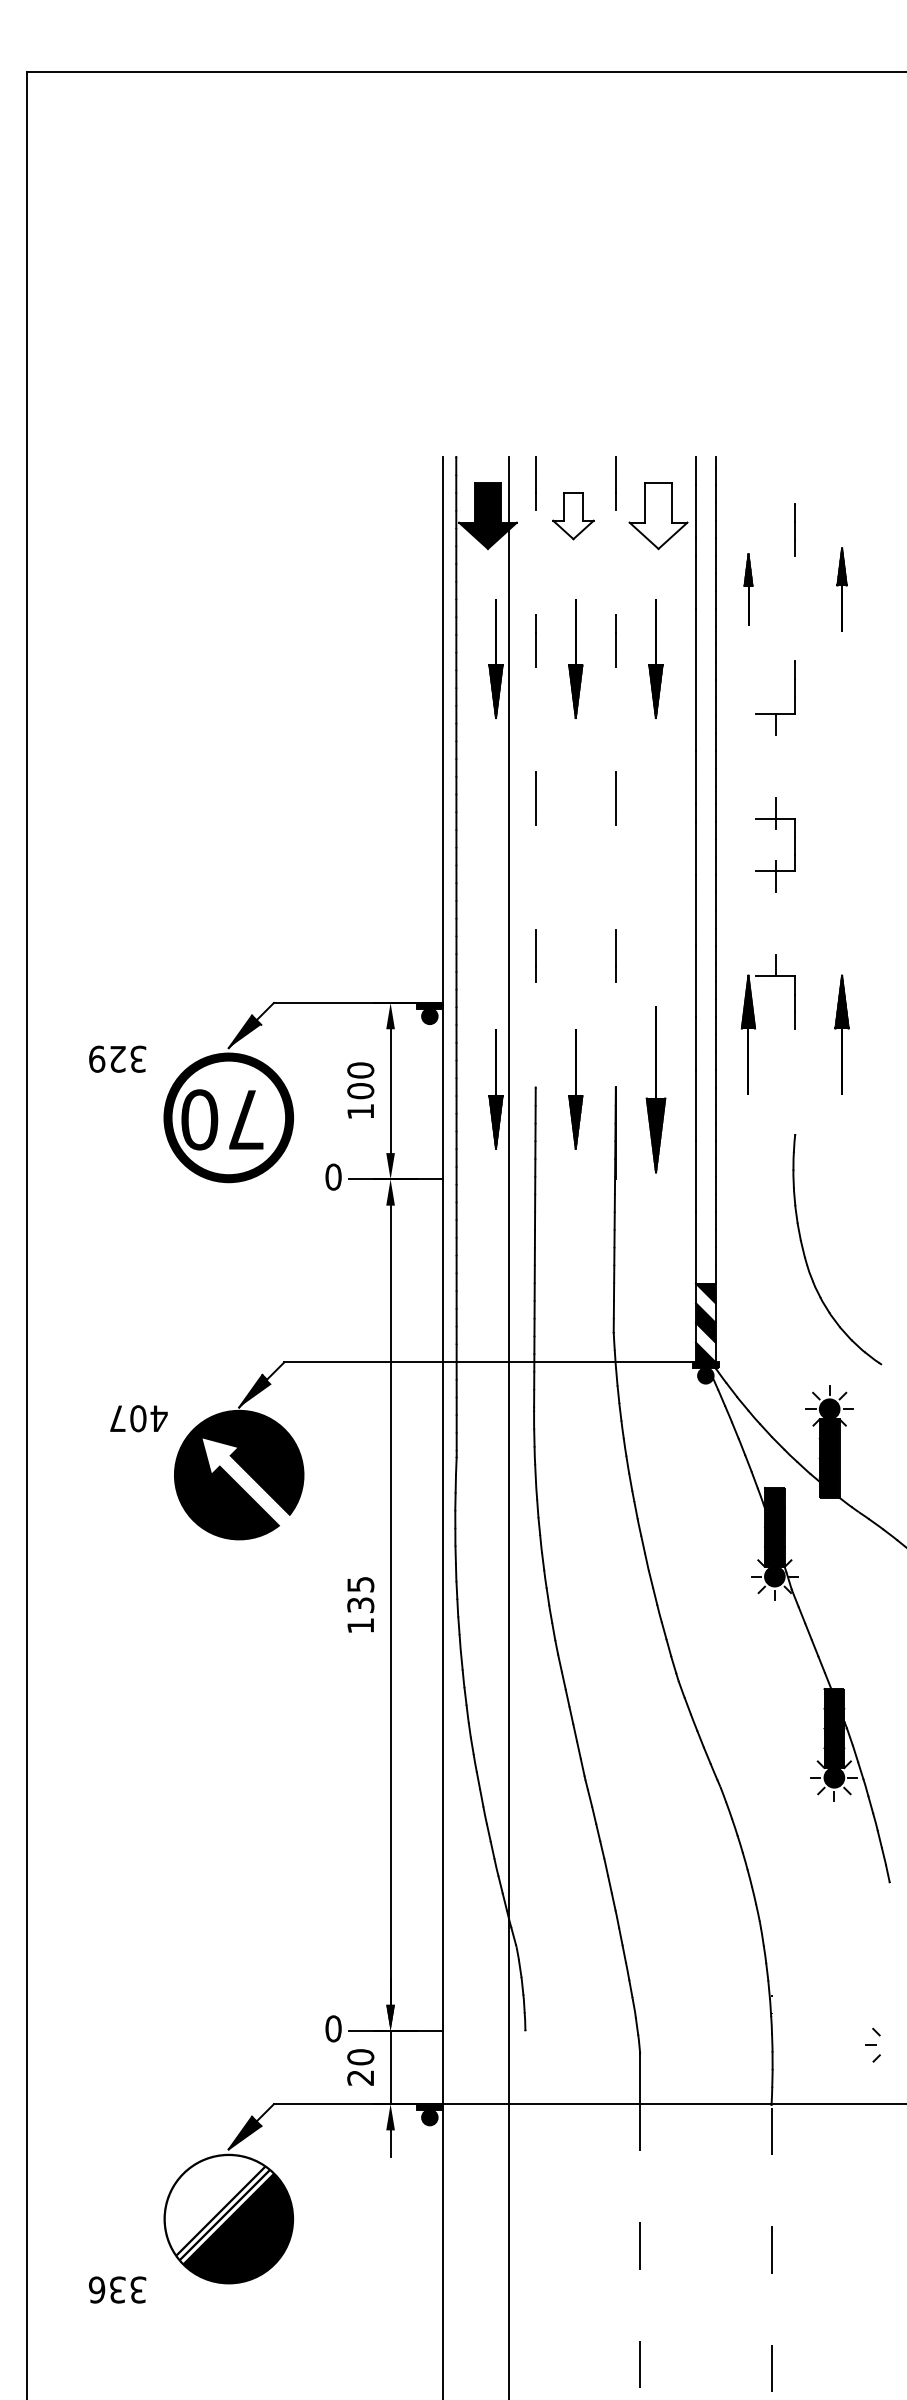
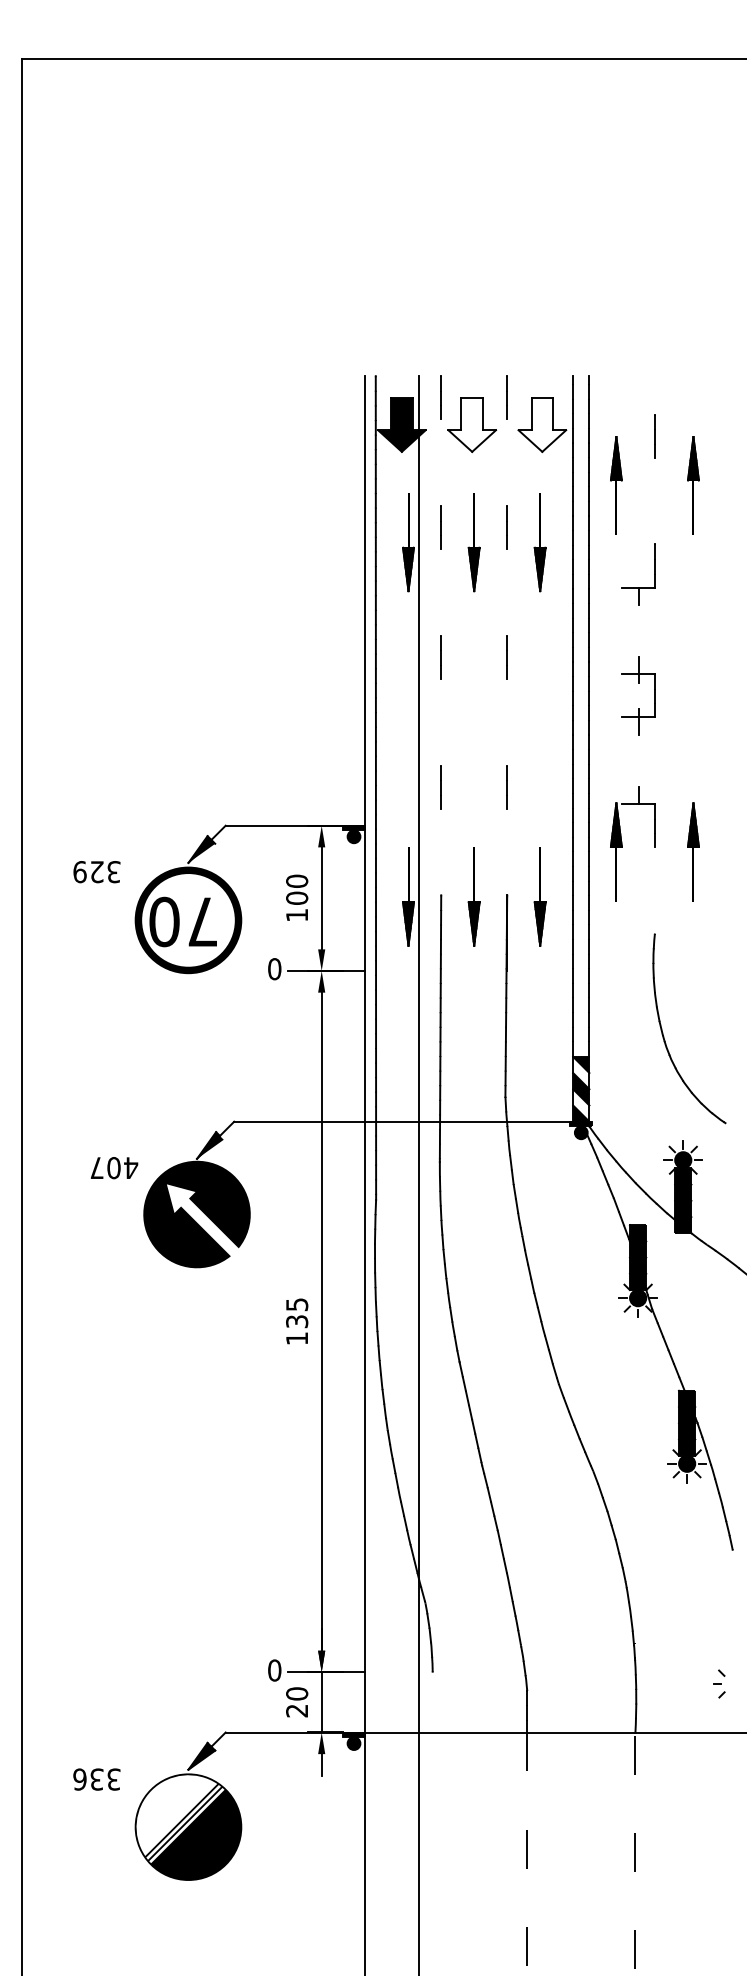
part: (573, 515) -> (472, 424), size x1.43
part: (748, 589) -> (616, 485), size x1.67
part: (842, 589) -> (693, 485), size x1.43
part: (655, 1088) -> (539, 896), size x0.71
text: (117, 2289) -> (96, 1779), moved

